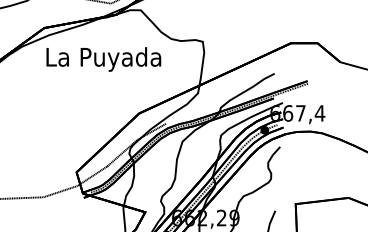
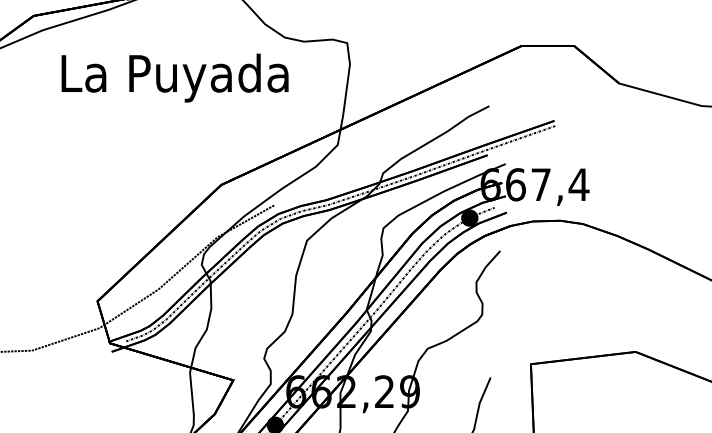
text: (103, 59) -> (174, 78), moved

